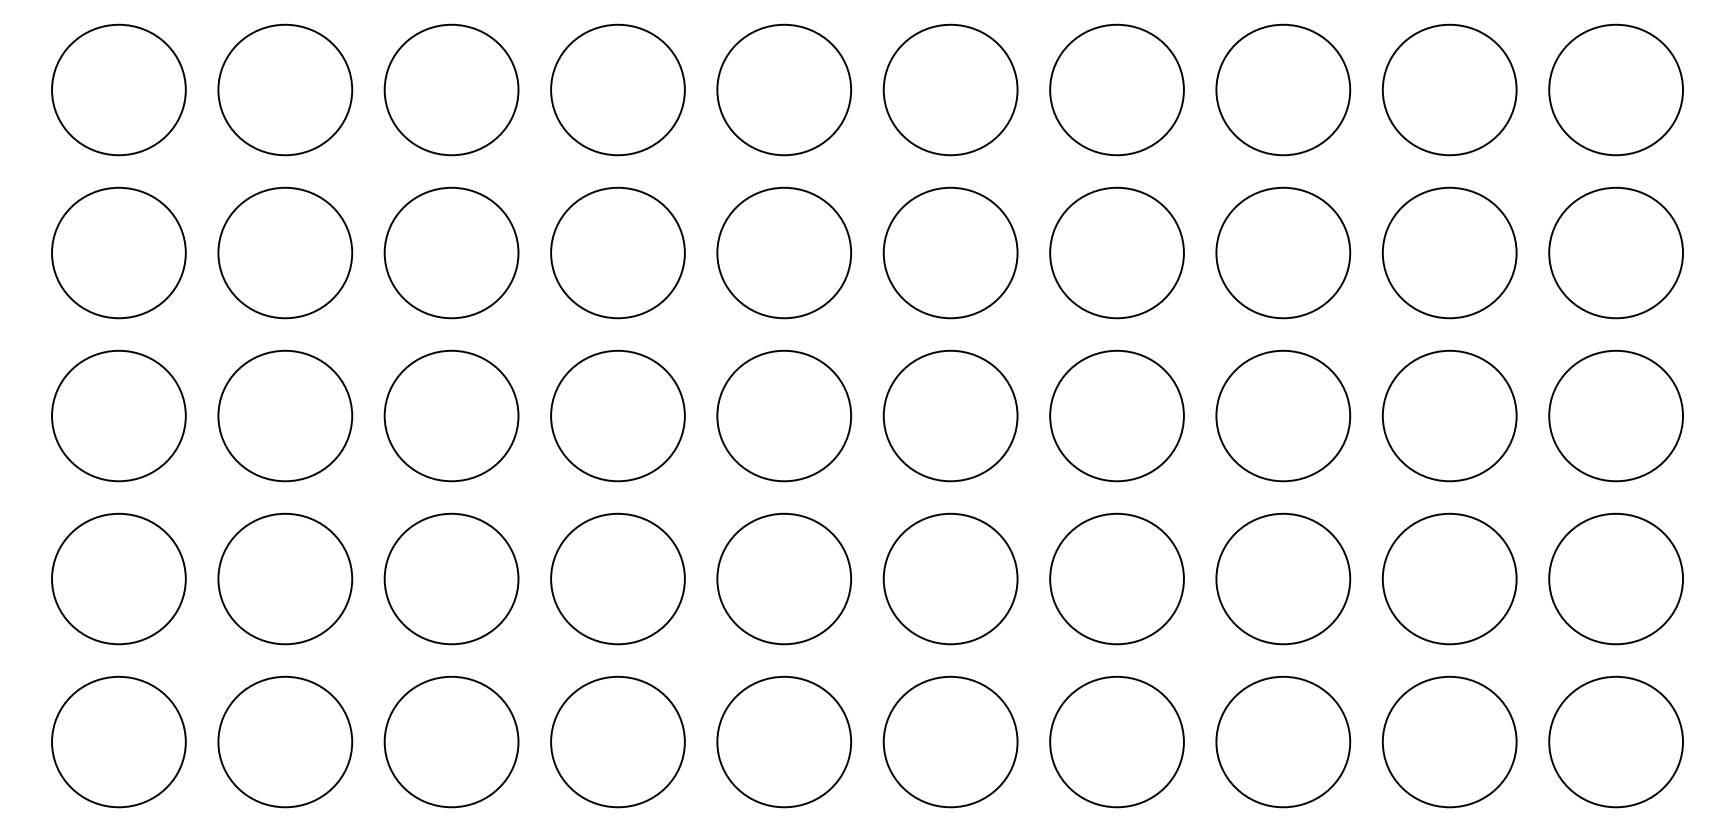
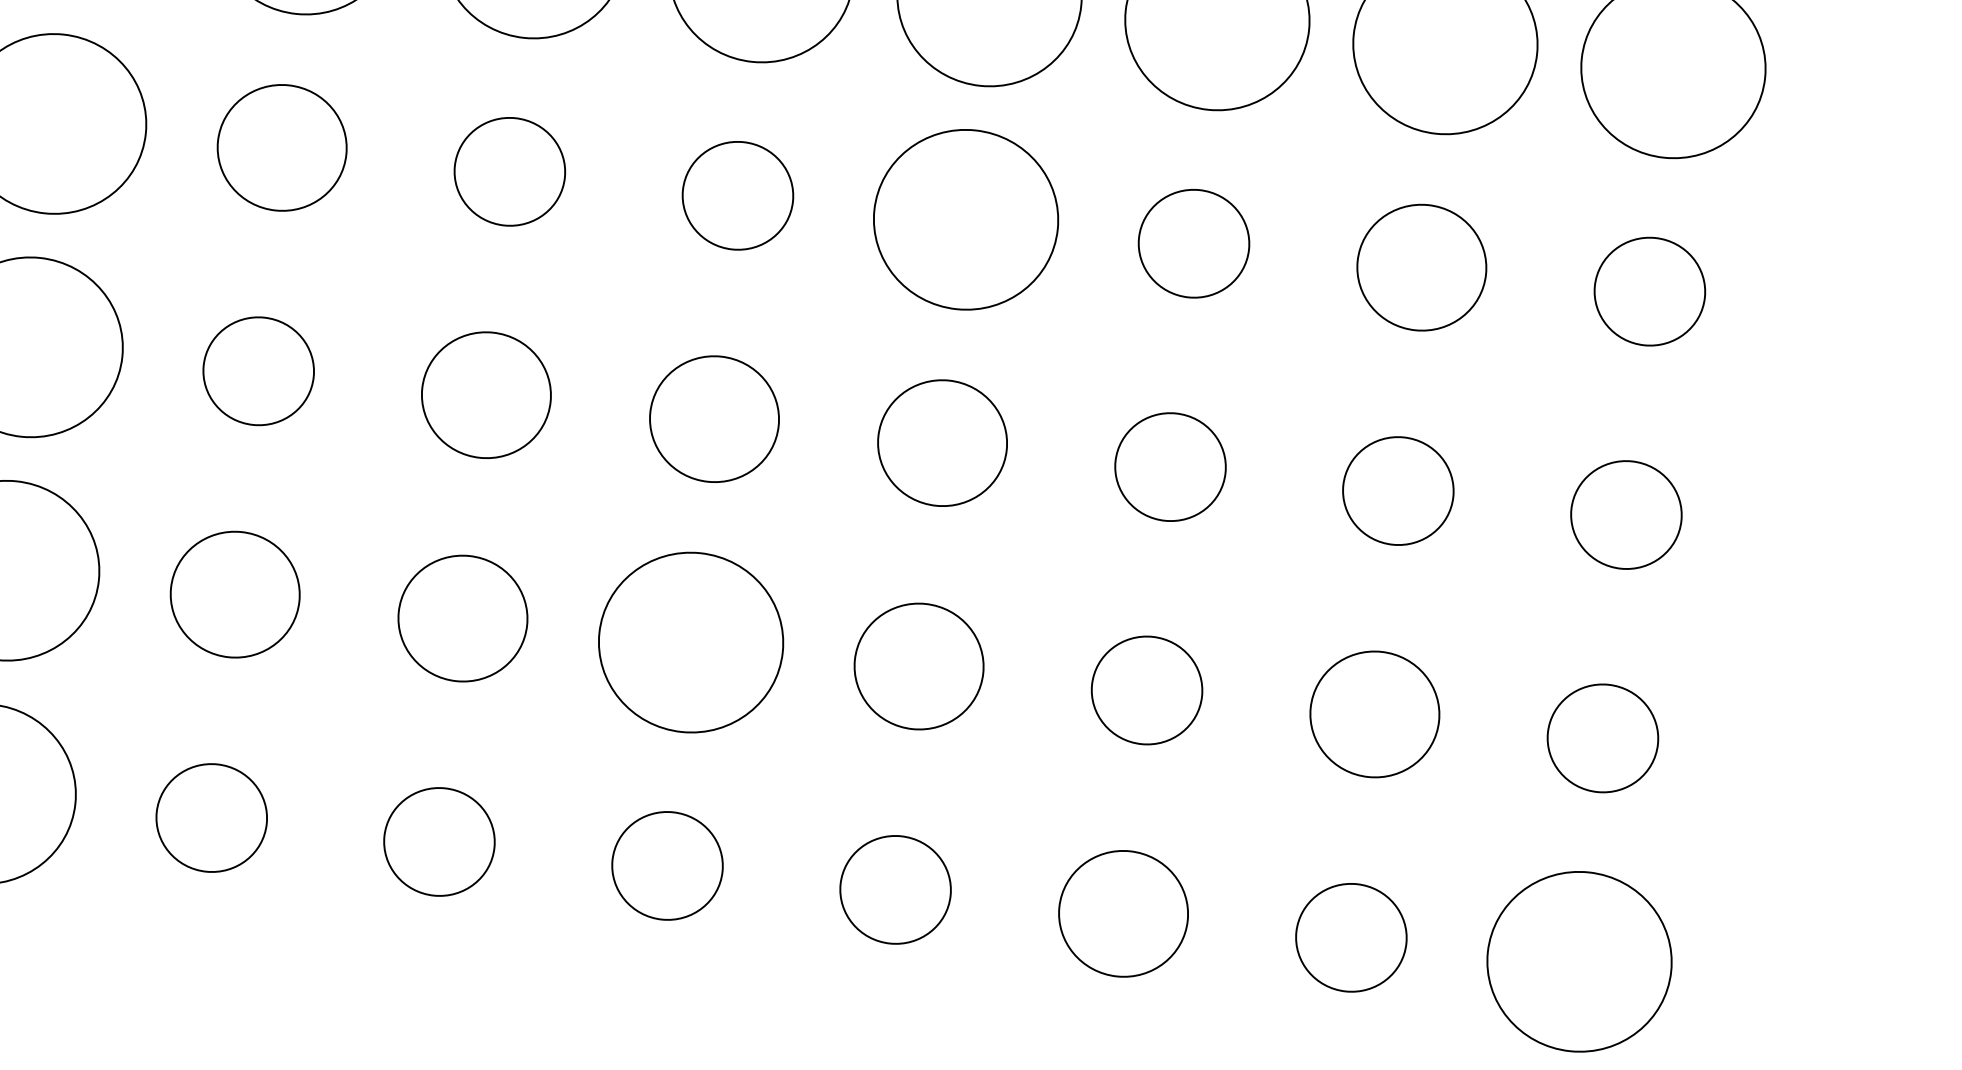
part: (617, 252) -> (281, 147), size x0.7
part: (783, 252) -> (509, 171), size x0.6
part: (950, 252) -> (737, 195), size x0.6
part: (1283, 252) -> (1194, 243), size x0.6
part: (1449, 252) -> (1421, 266), size x0.7
part: (1615, 252) -> (1649, 290), size x0.6
part: (617, 415) -> (258, 370), size x0.6
part: (783, 415) -> (485, 394), size x0.7
part: (950, 415) -> (714, 418), size x0.7
part: (1116, 415) -> (941, 442), size x0.7
part: (1283, 415) -> (1170, 466), size x0.6
part: (1449, 415) -> (1398, 490), size x0.6
part: (1615, 415) -> (1625, 514), size x0.6
part: (617, 578) -> (234, 593), size x0.7
part: (783, 578) -> (462, 617), size x0.7
part: (1116, 578) -> (918, 665), size x0.7
part: (1283, 578) -> (1147, 689), size x0.6
part: (1449, 578) -> (1374, 713), size x0.7
part: (1615, 578) -> (1602, 737), size x0.6
part: (617, 741) -> (211, 817), size x0.6
part: (783, 741) -> (438, 841), size x0.6
part: (950, 741) -> (667, 865), size x0.6
part: (1116, 741) -> (894, 889), size x0.6
part: (1283, 741) -> (1123, 913), size x0.7
part: (1449, 741) -> (1351, 937), size x0.6

